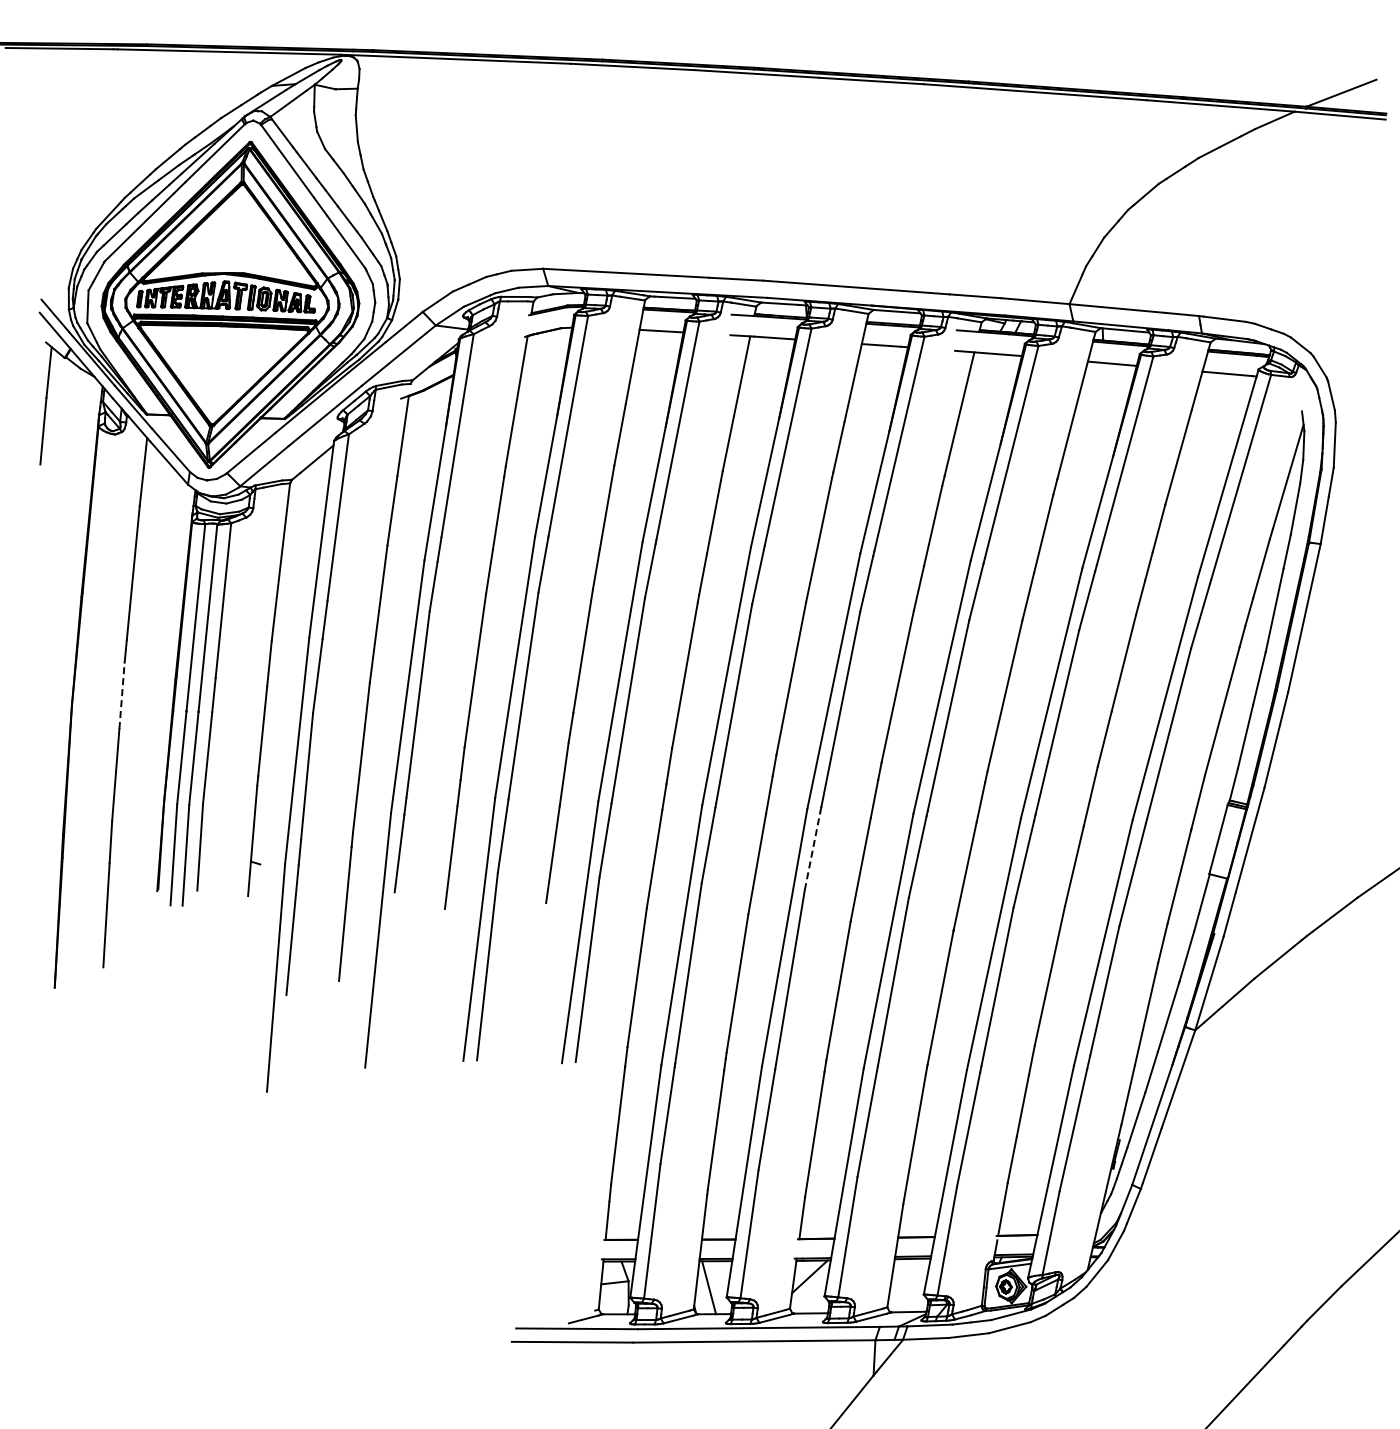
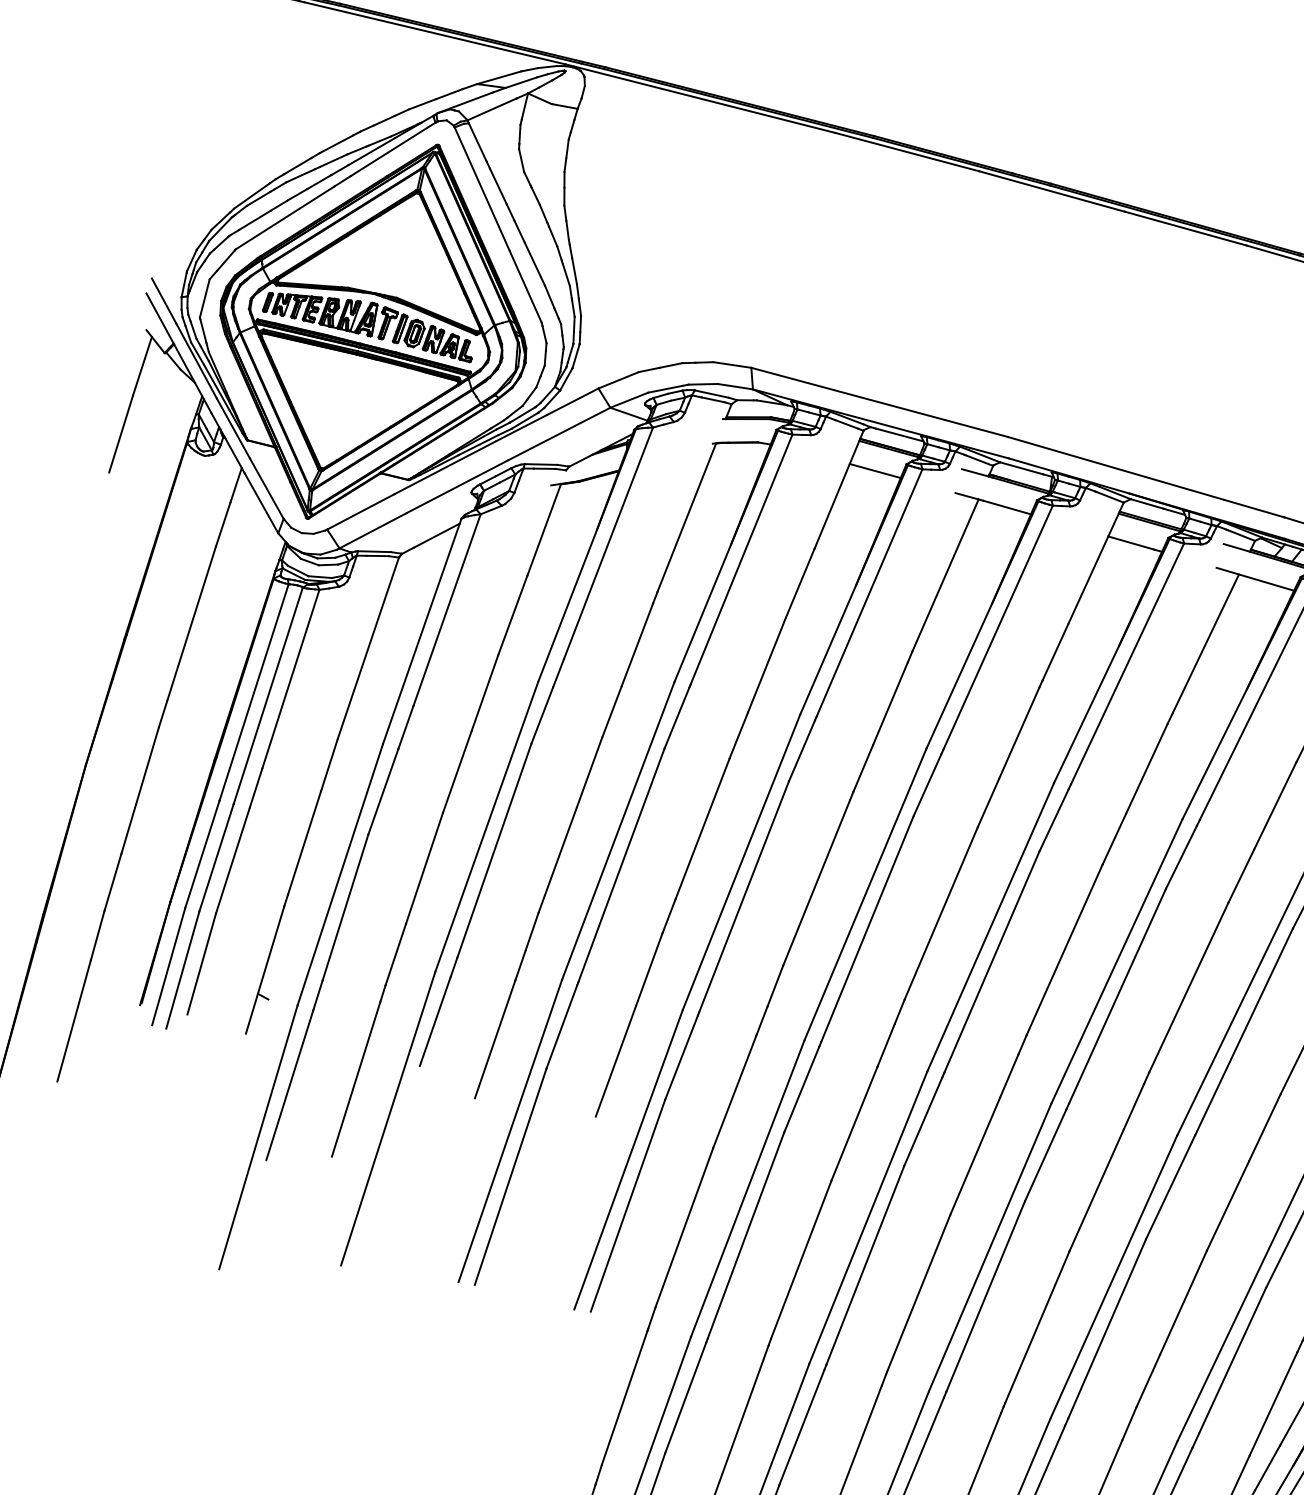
line: (122, 695) -> (148, 765), dashed -> solid
line: (812, 850) -> (923, 1121), dashed -> solid

